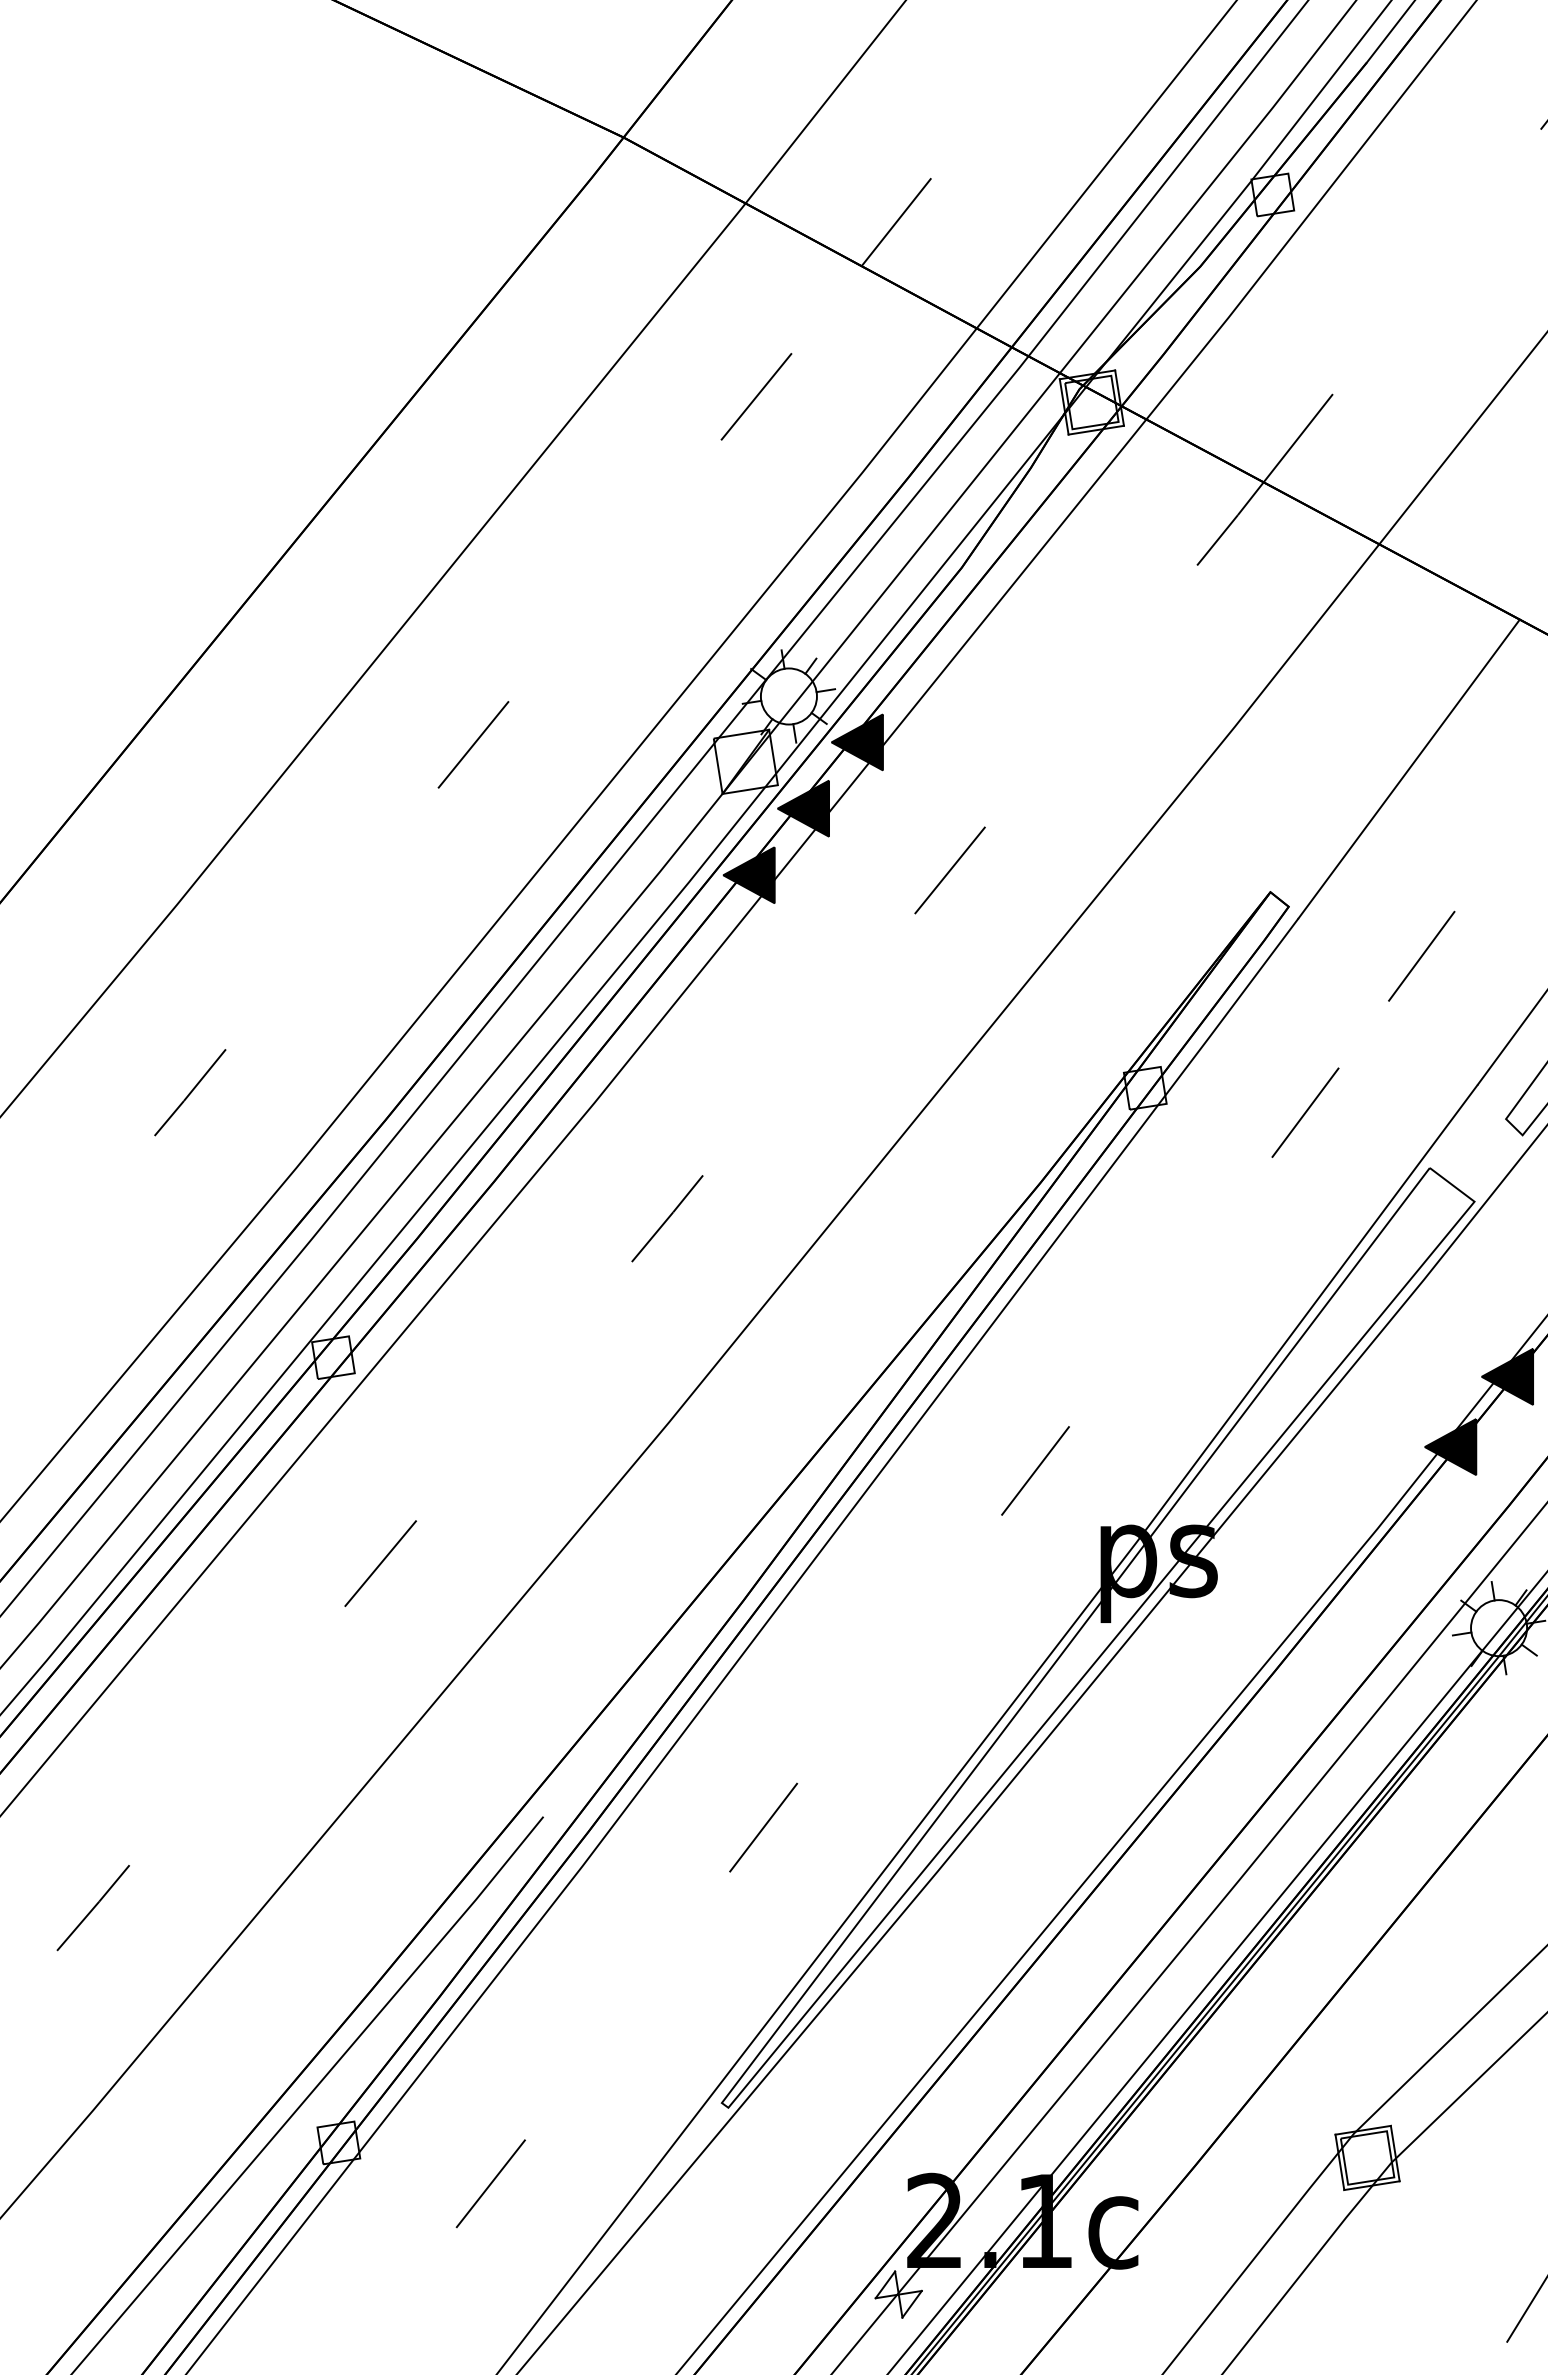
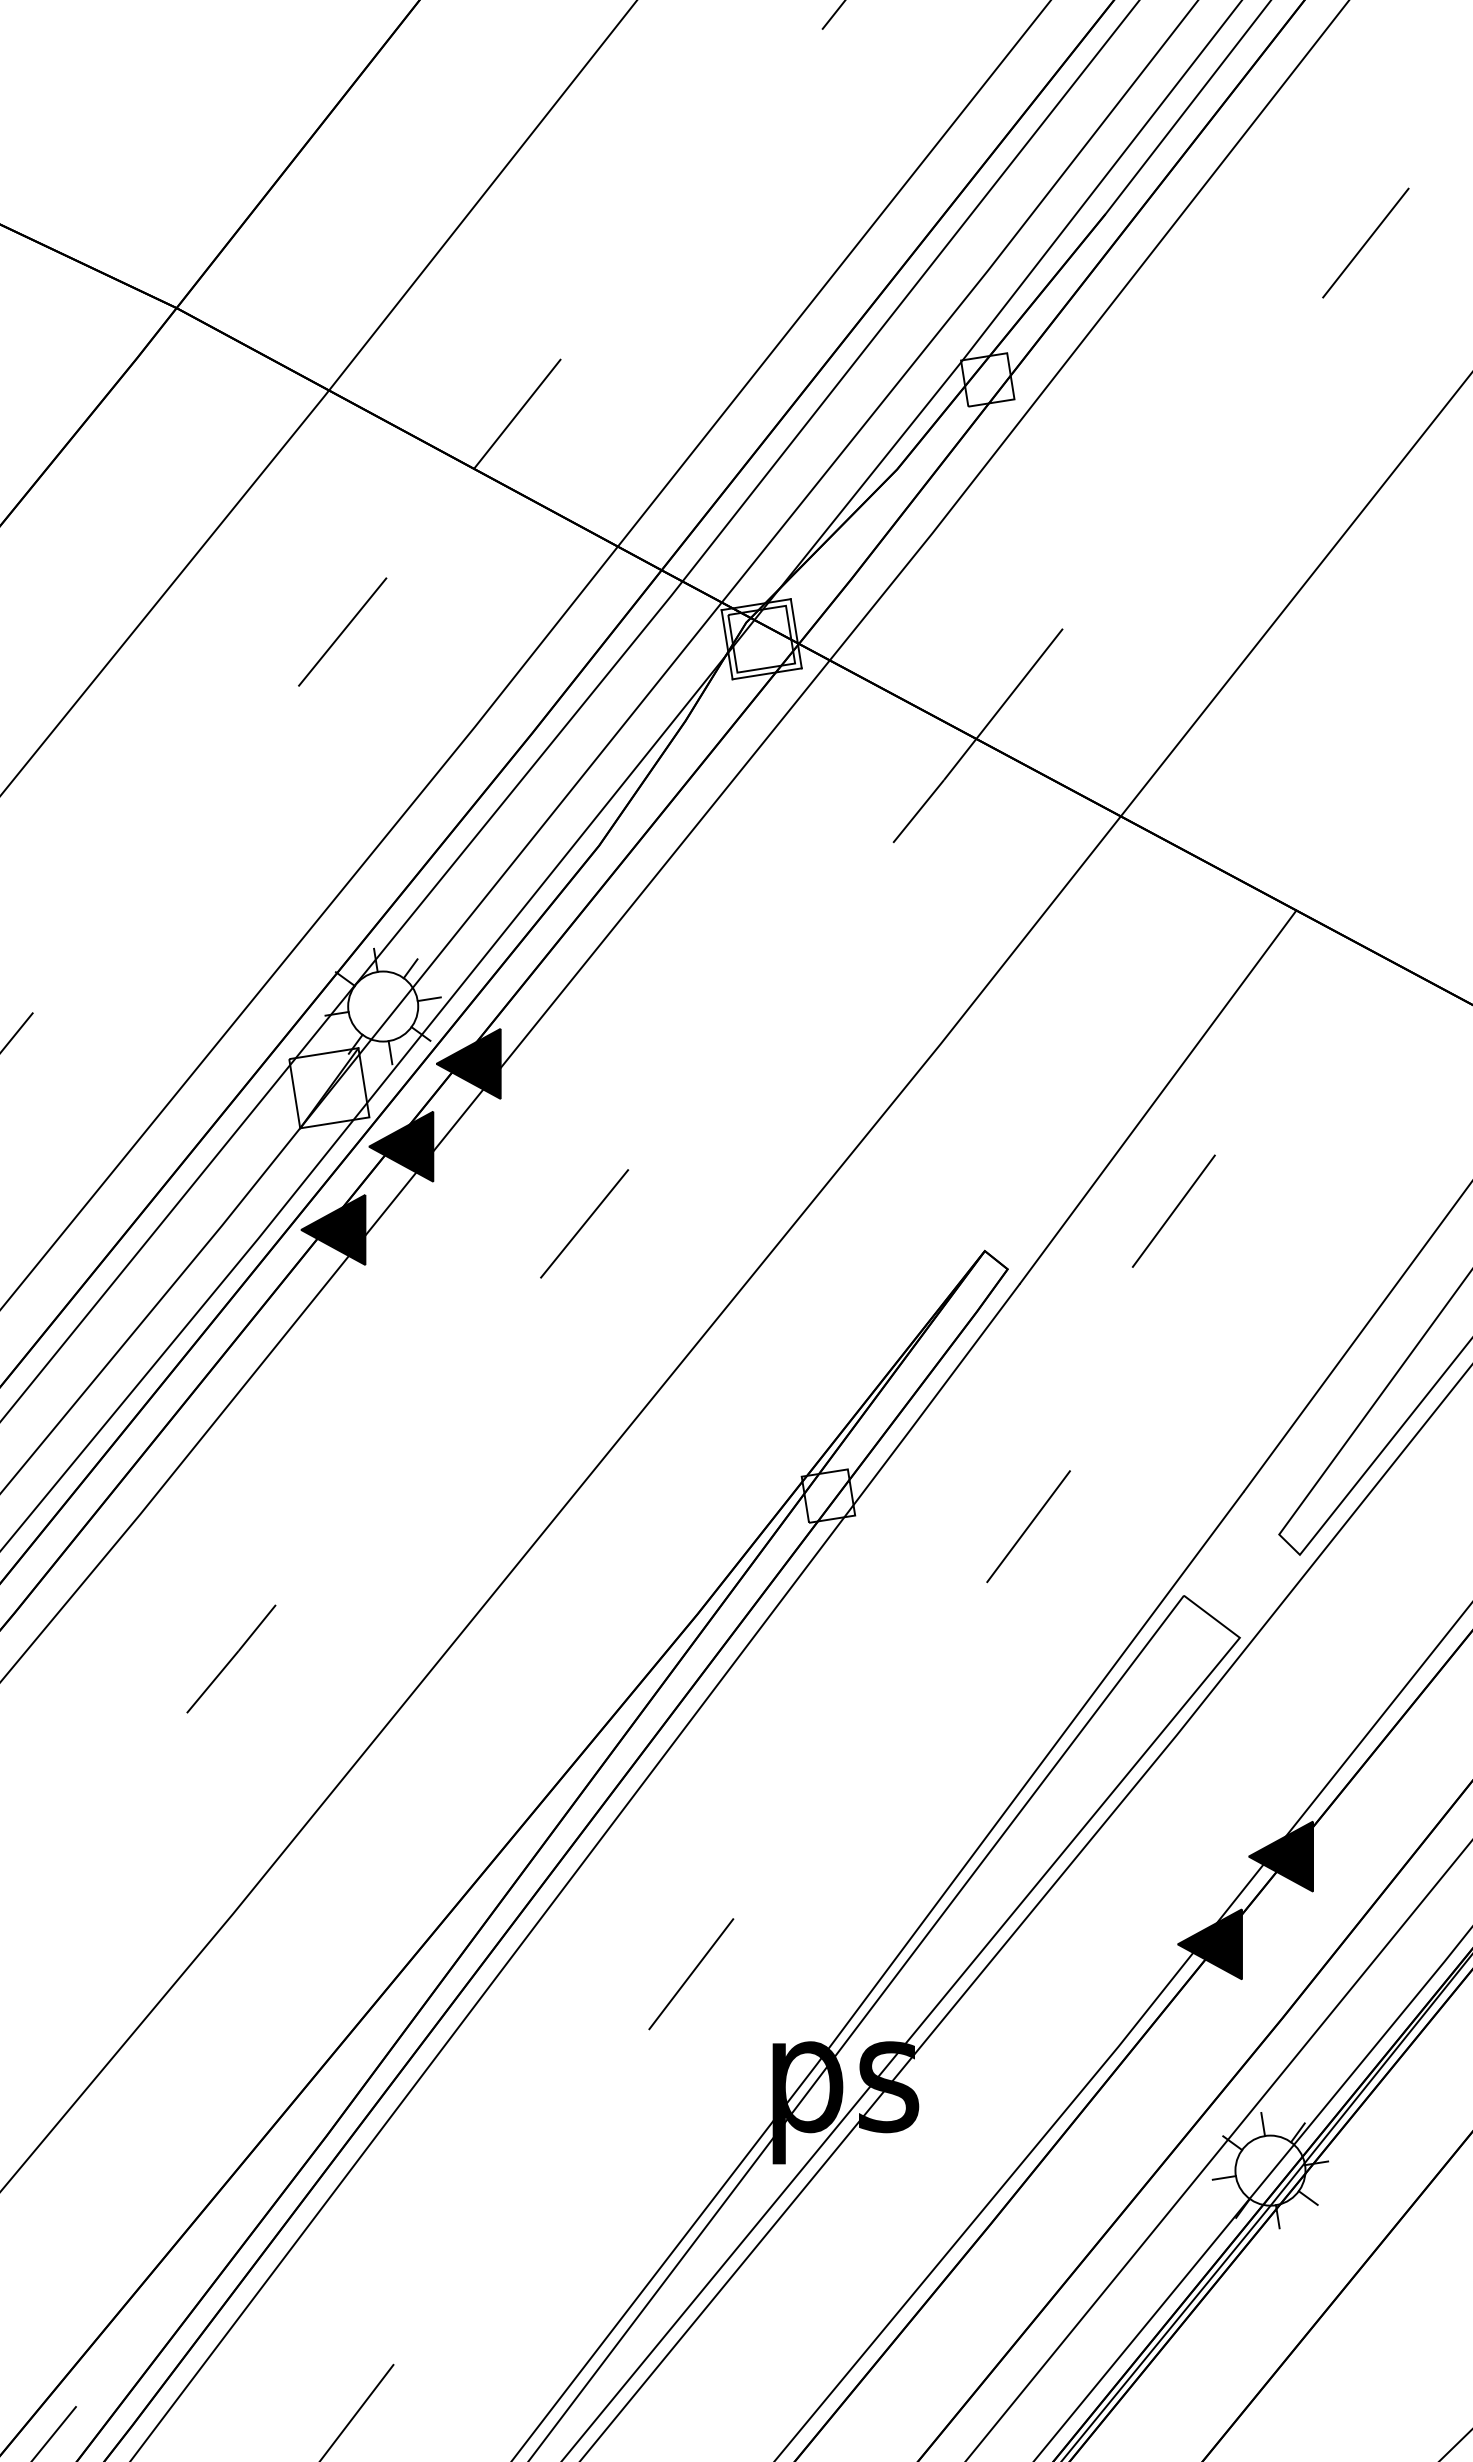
line: (1421, 955) -> (1173, 1210), moved

